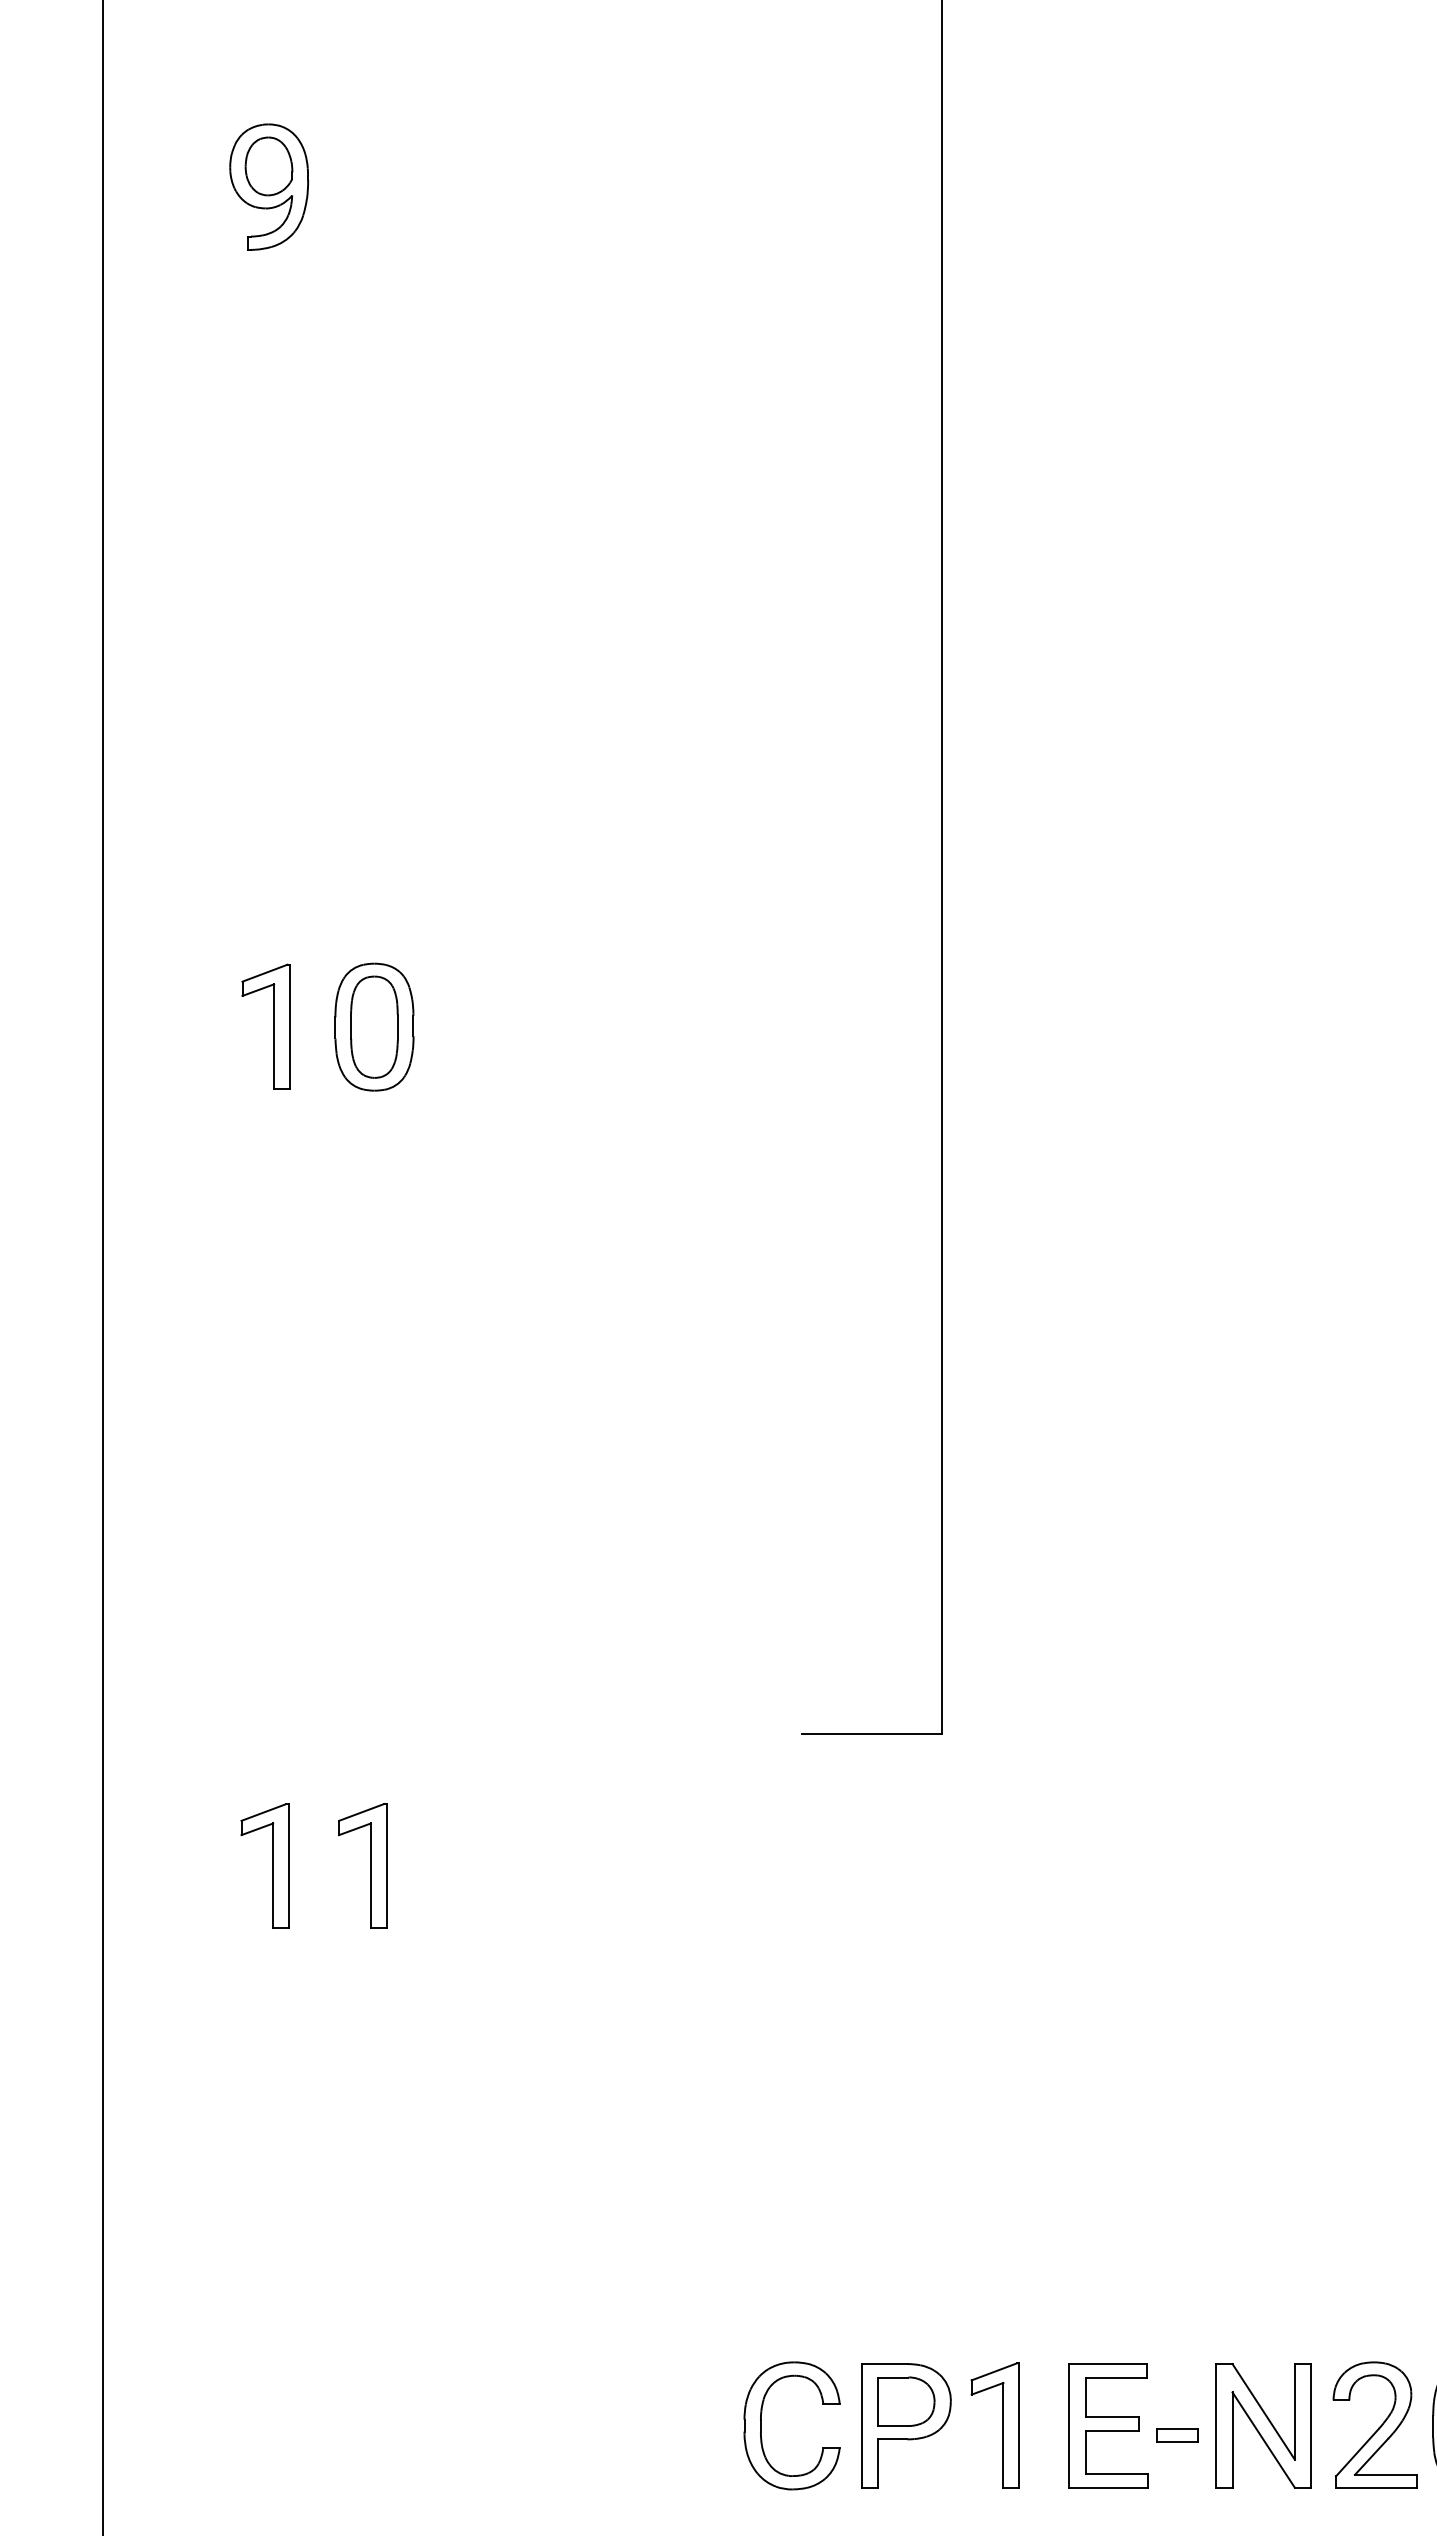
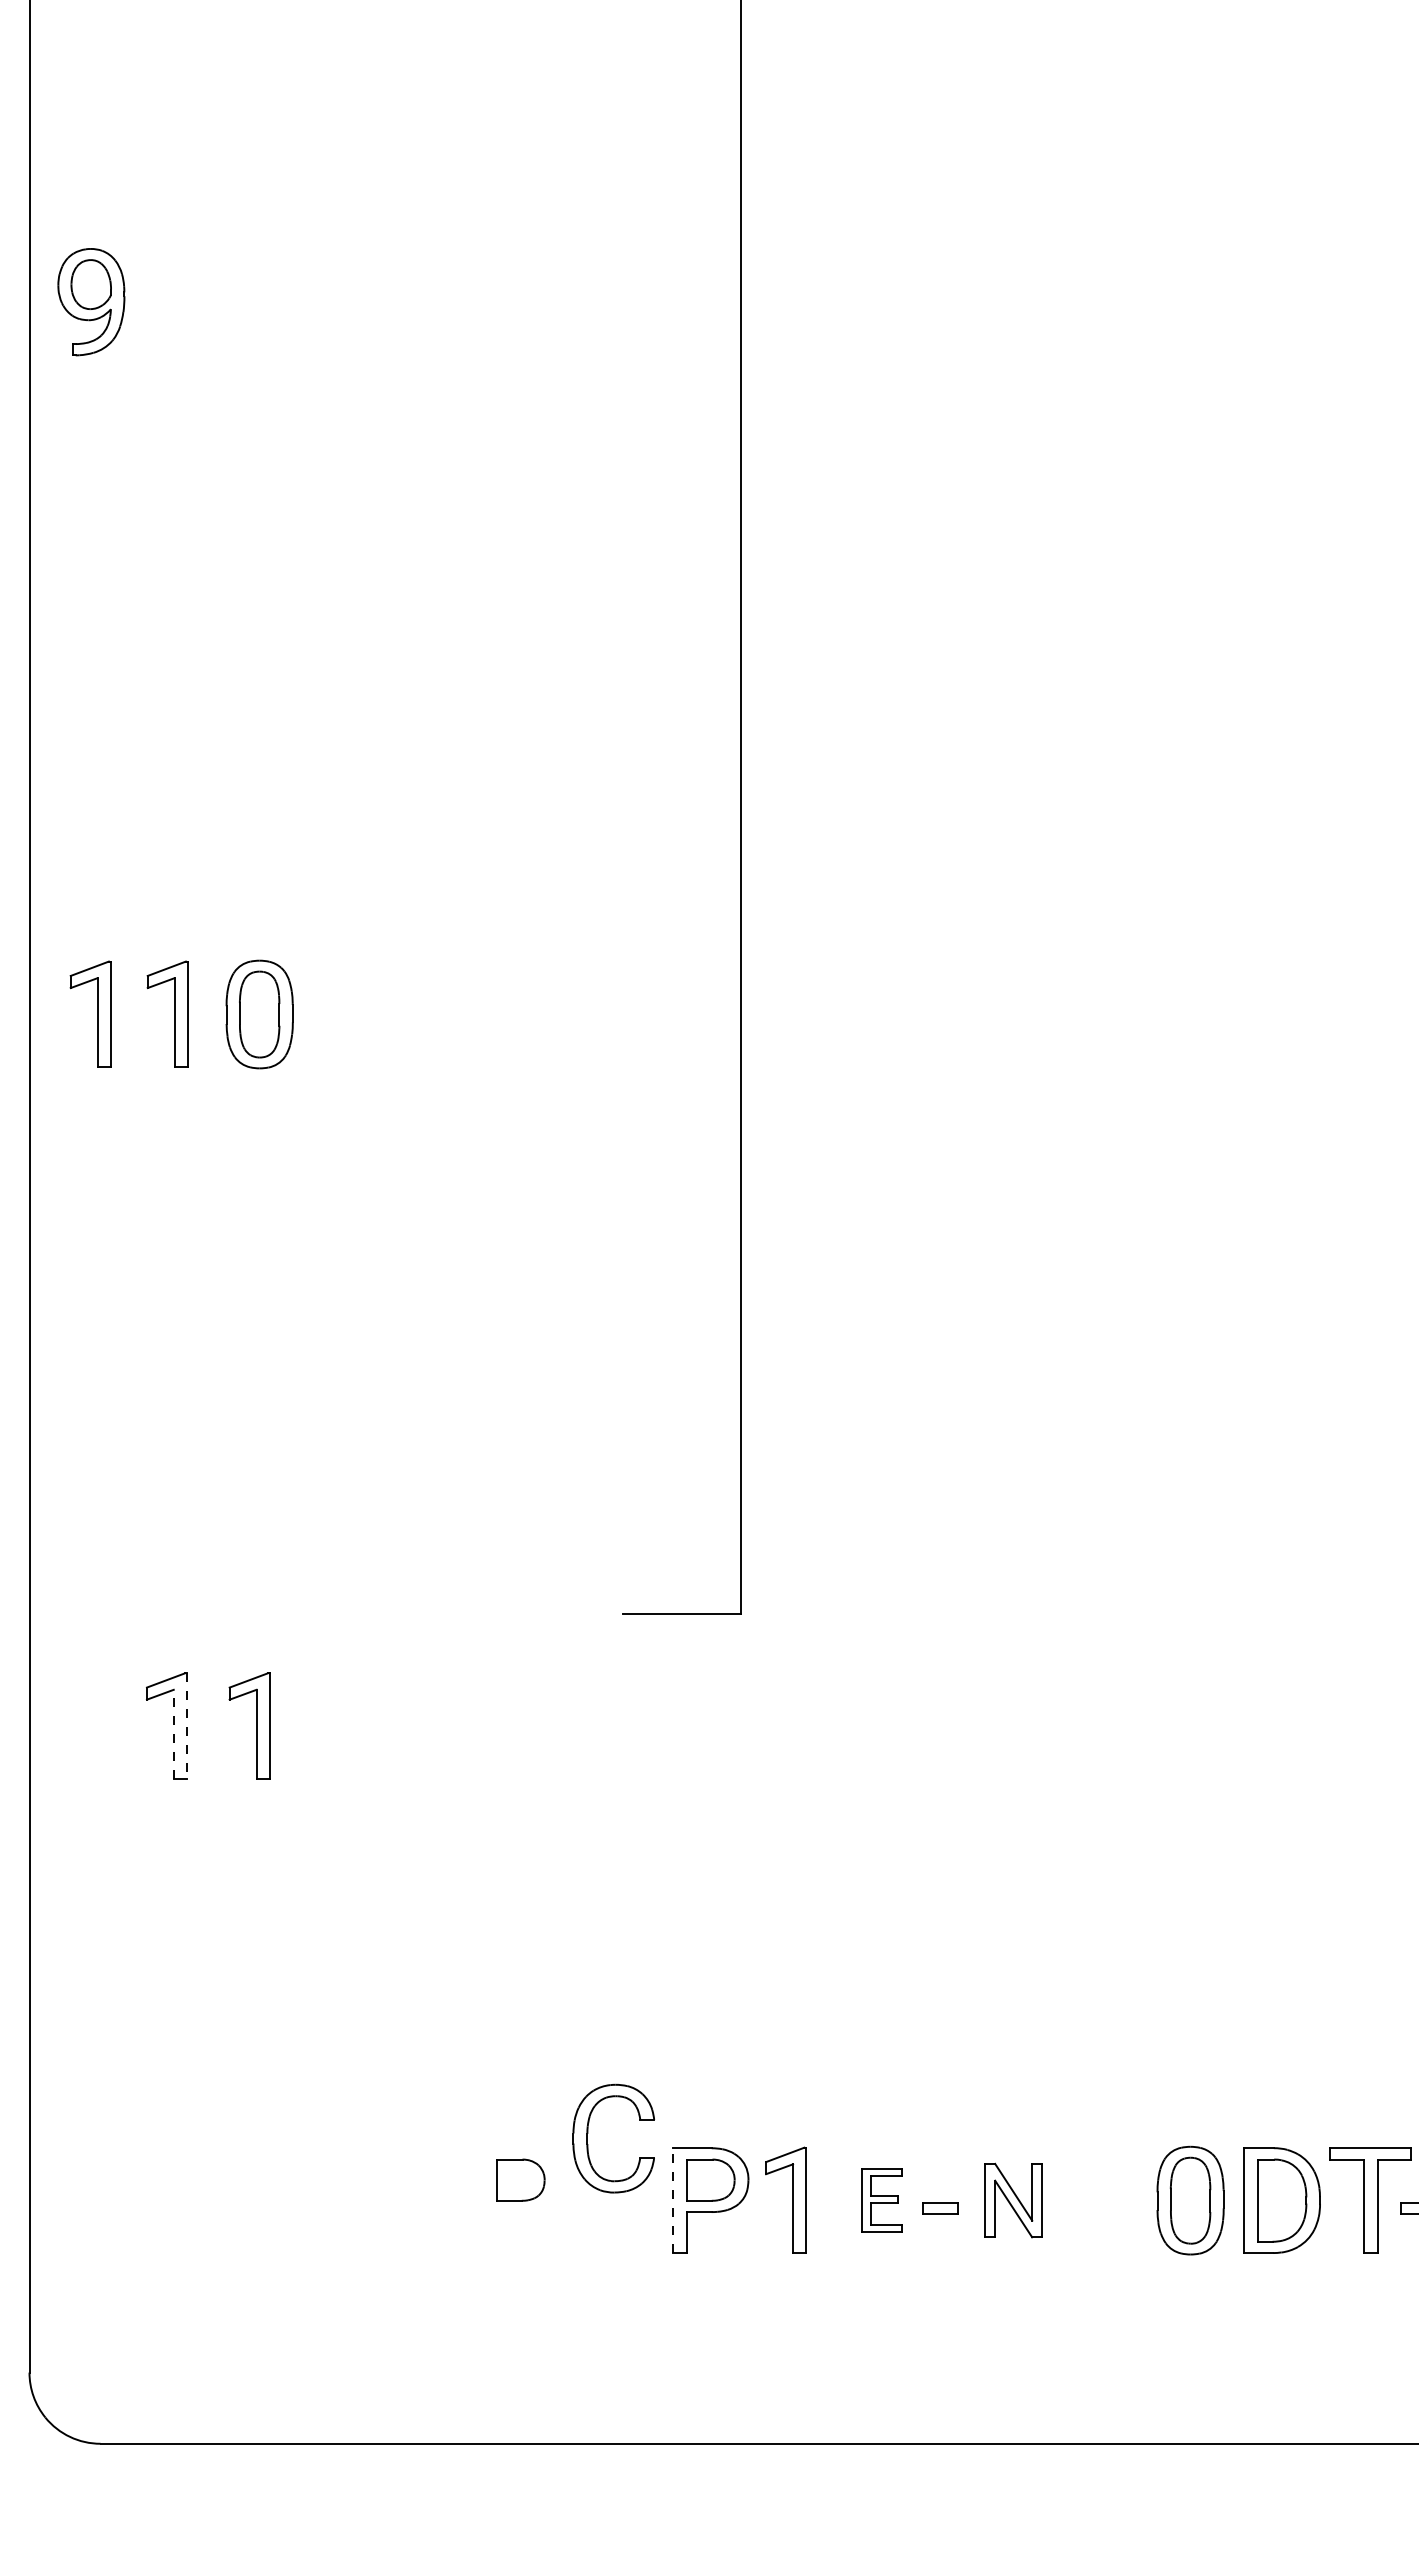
part: (269, 187) -> (91, 302), moved
part: (183, 1025) -> (97, 1013), added
line: (289, 1866) -> (187, 1726), solid -> dashed
line: (272, 1874) -> (173, 1733), solid -> dashed
part: (682, 2400) -> (520, 2179), added
part: (762, 2419) -> (588, 2133), moved
part: (1375, 2424) -> (1108, 2199), removed
line: (862, 2425) -> (673, 2200), solid -> dashed
part: (1108, 2425) -> (882, 2200), size x0.6
part: (1263, 2425) -> (1013, 2200), size x0.7

